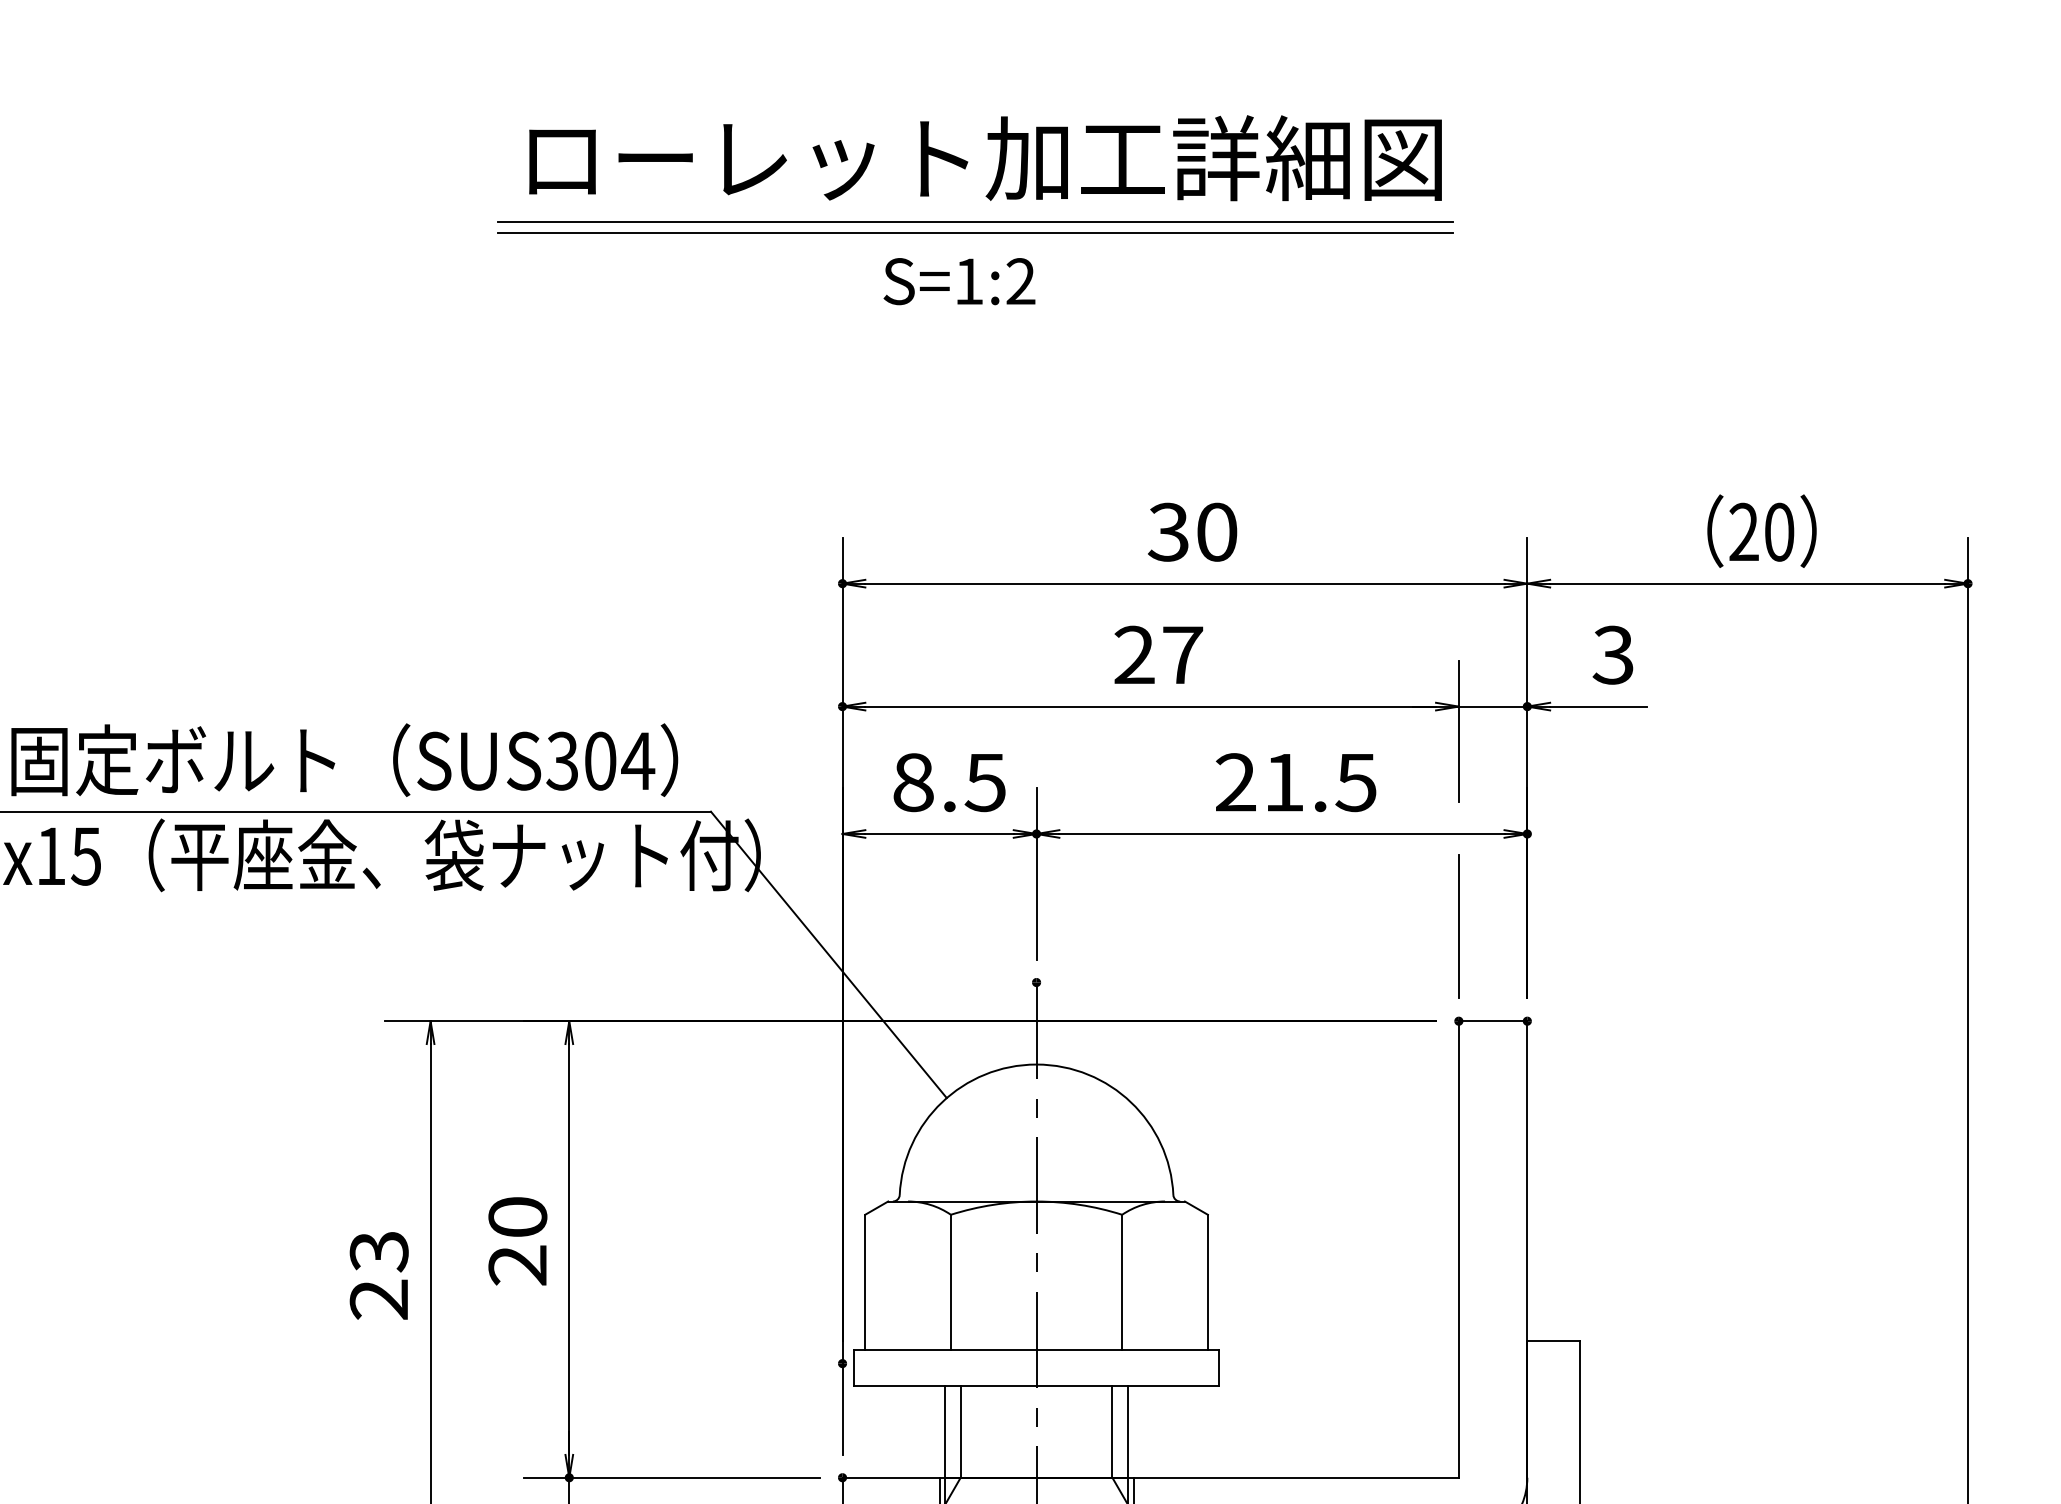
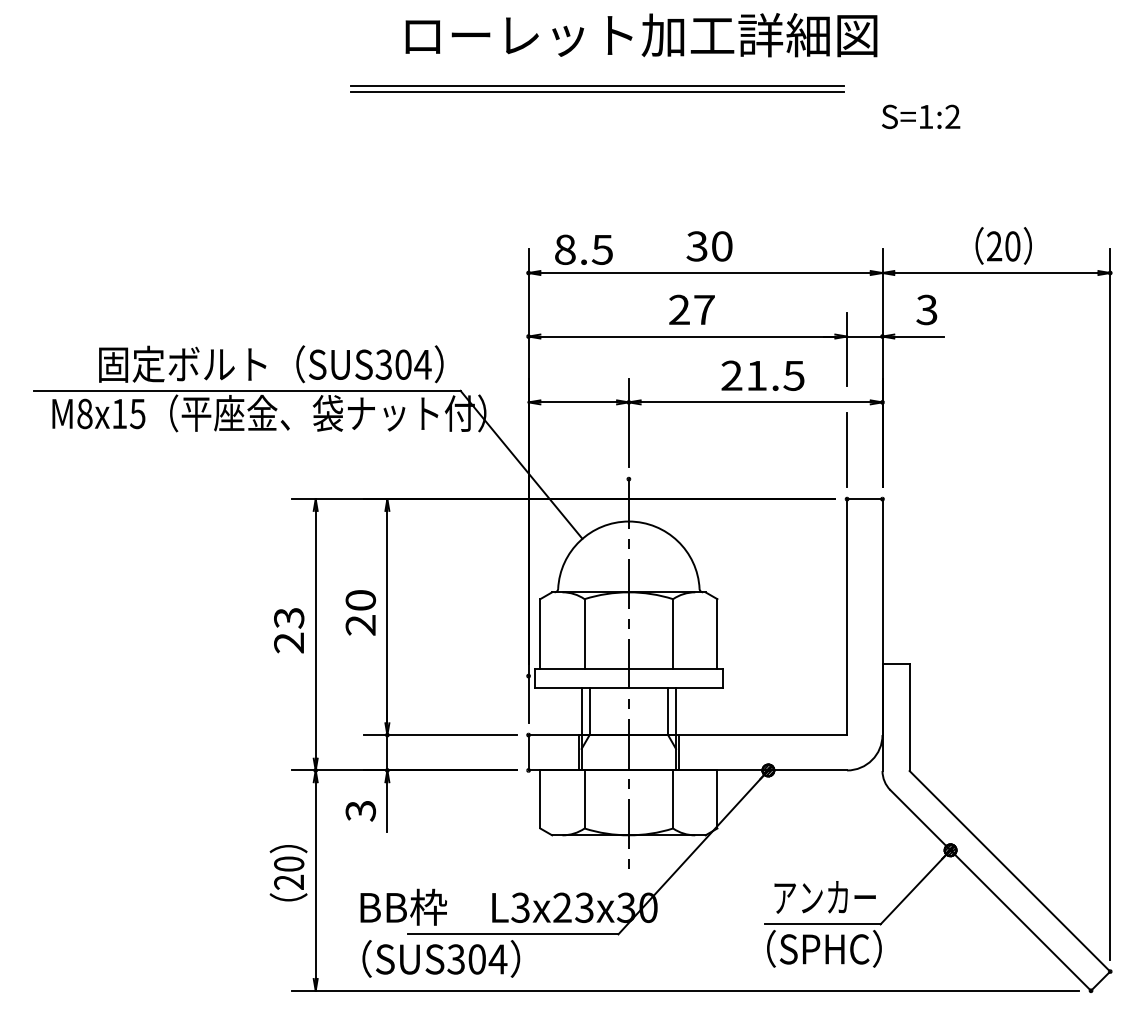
text: (985, 158) -> (641, 35), moved
text: (960, 280) -> (921, 116), moved
text: (948, 781) -> (583, 249), moved

